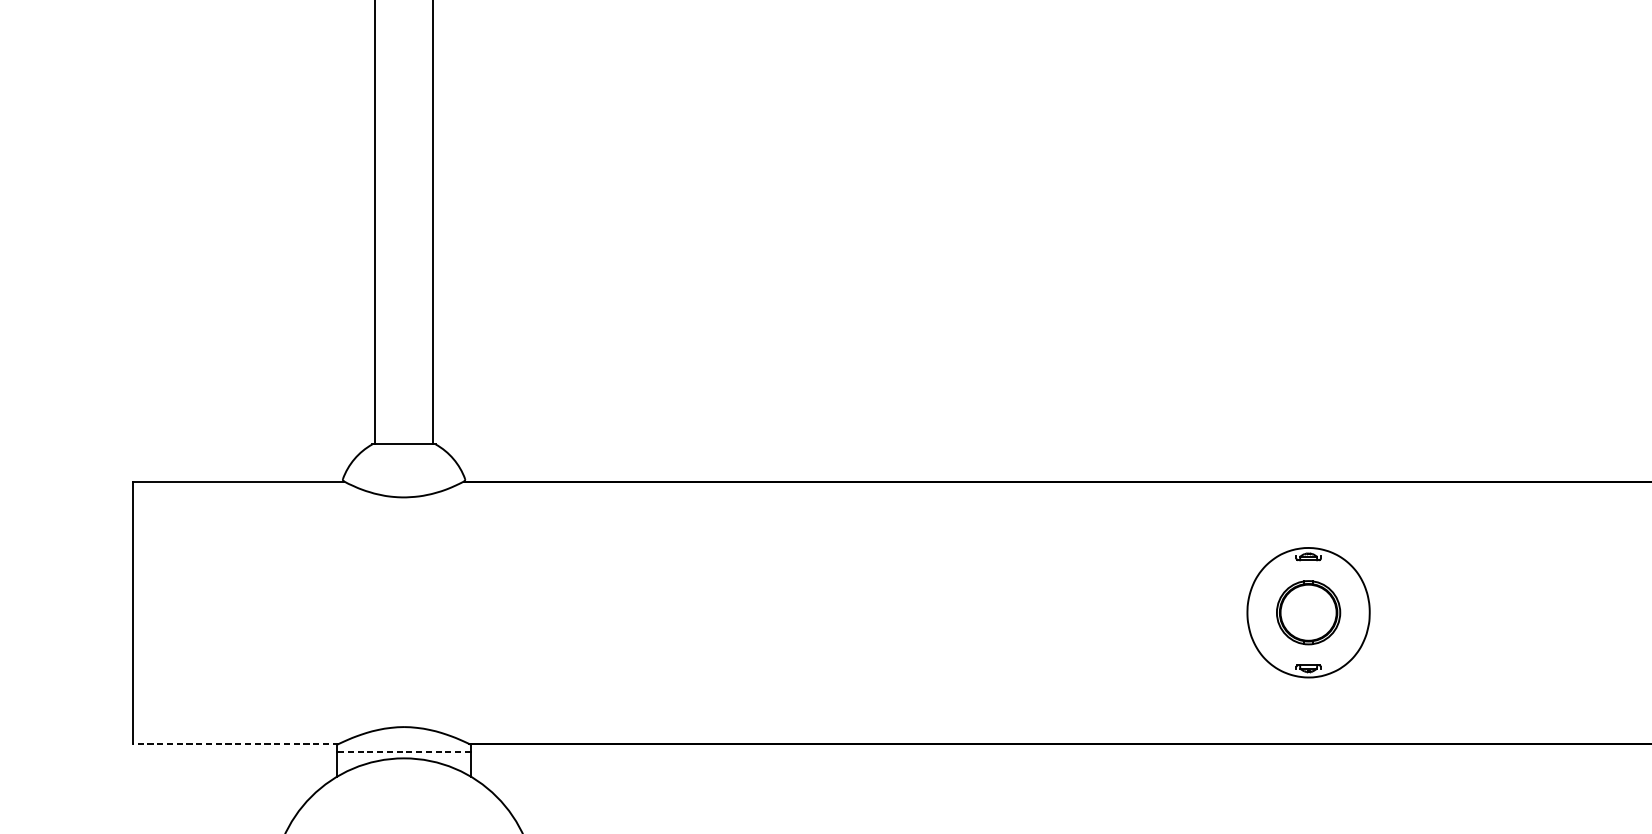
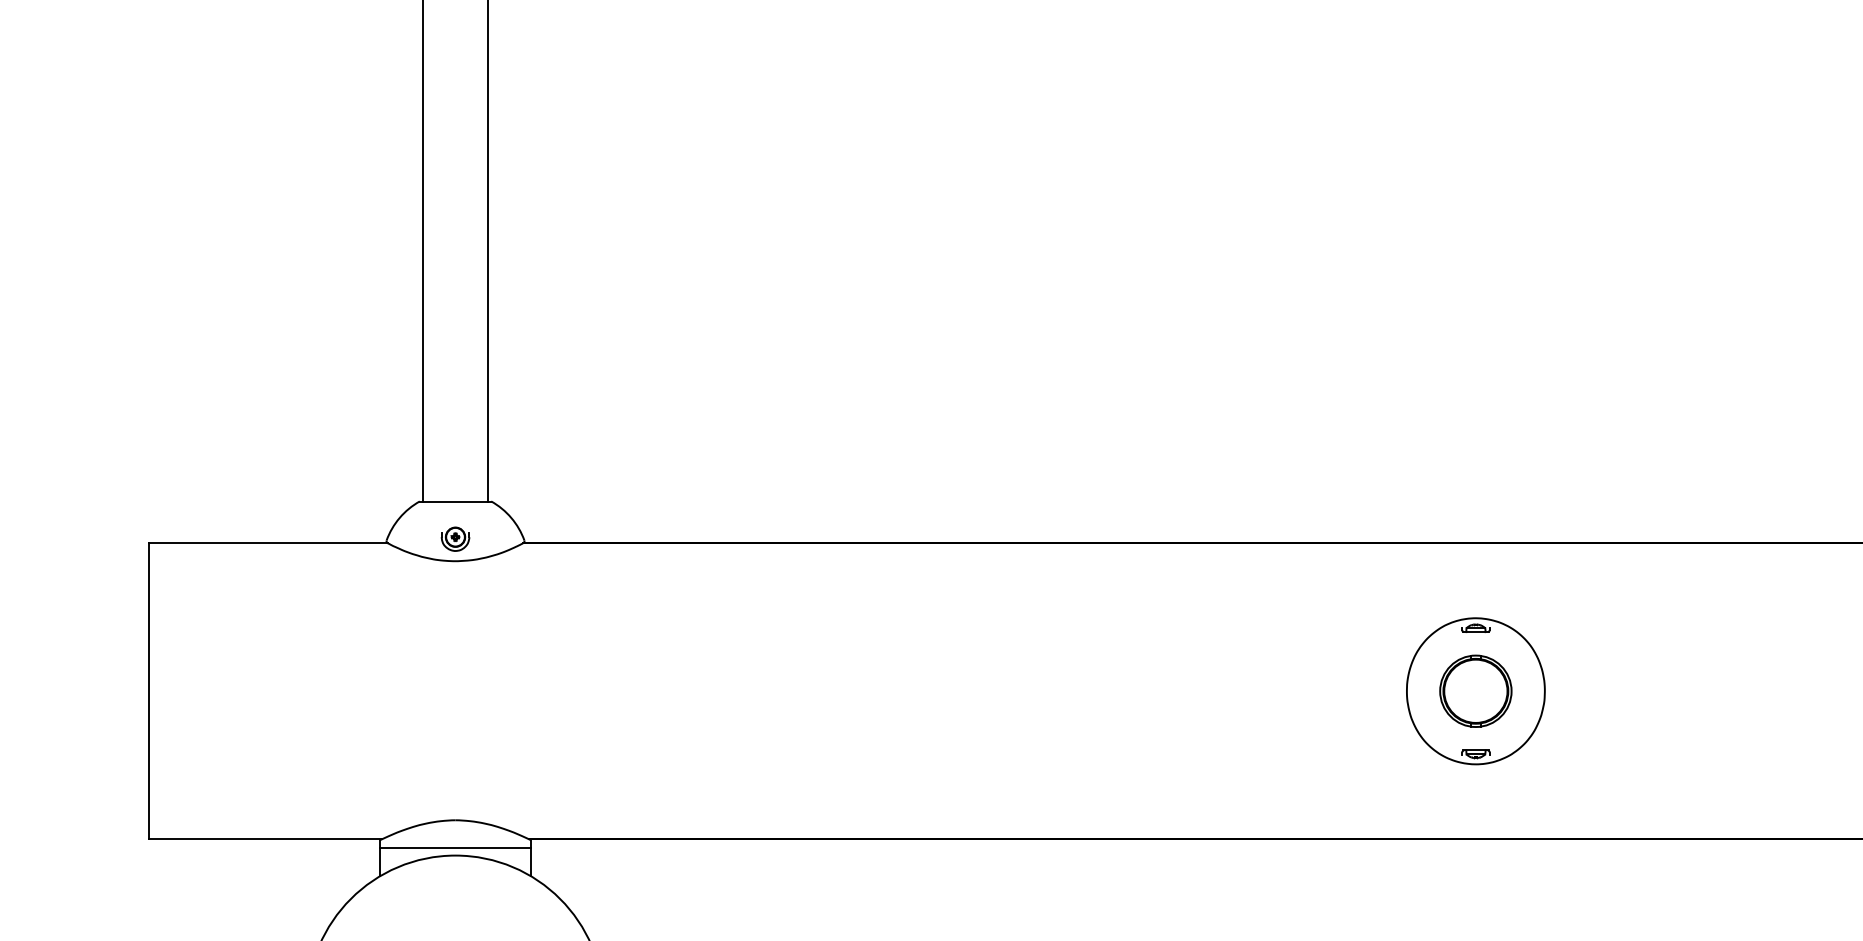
part: (404, 477) -> (455, 538), added
line: (235, 744) -> (265, 839), dashed -> solid
line: (404, 752) -> (455, 848), dashed -> solid

